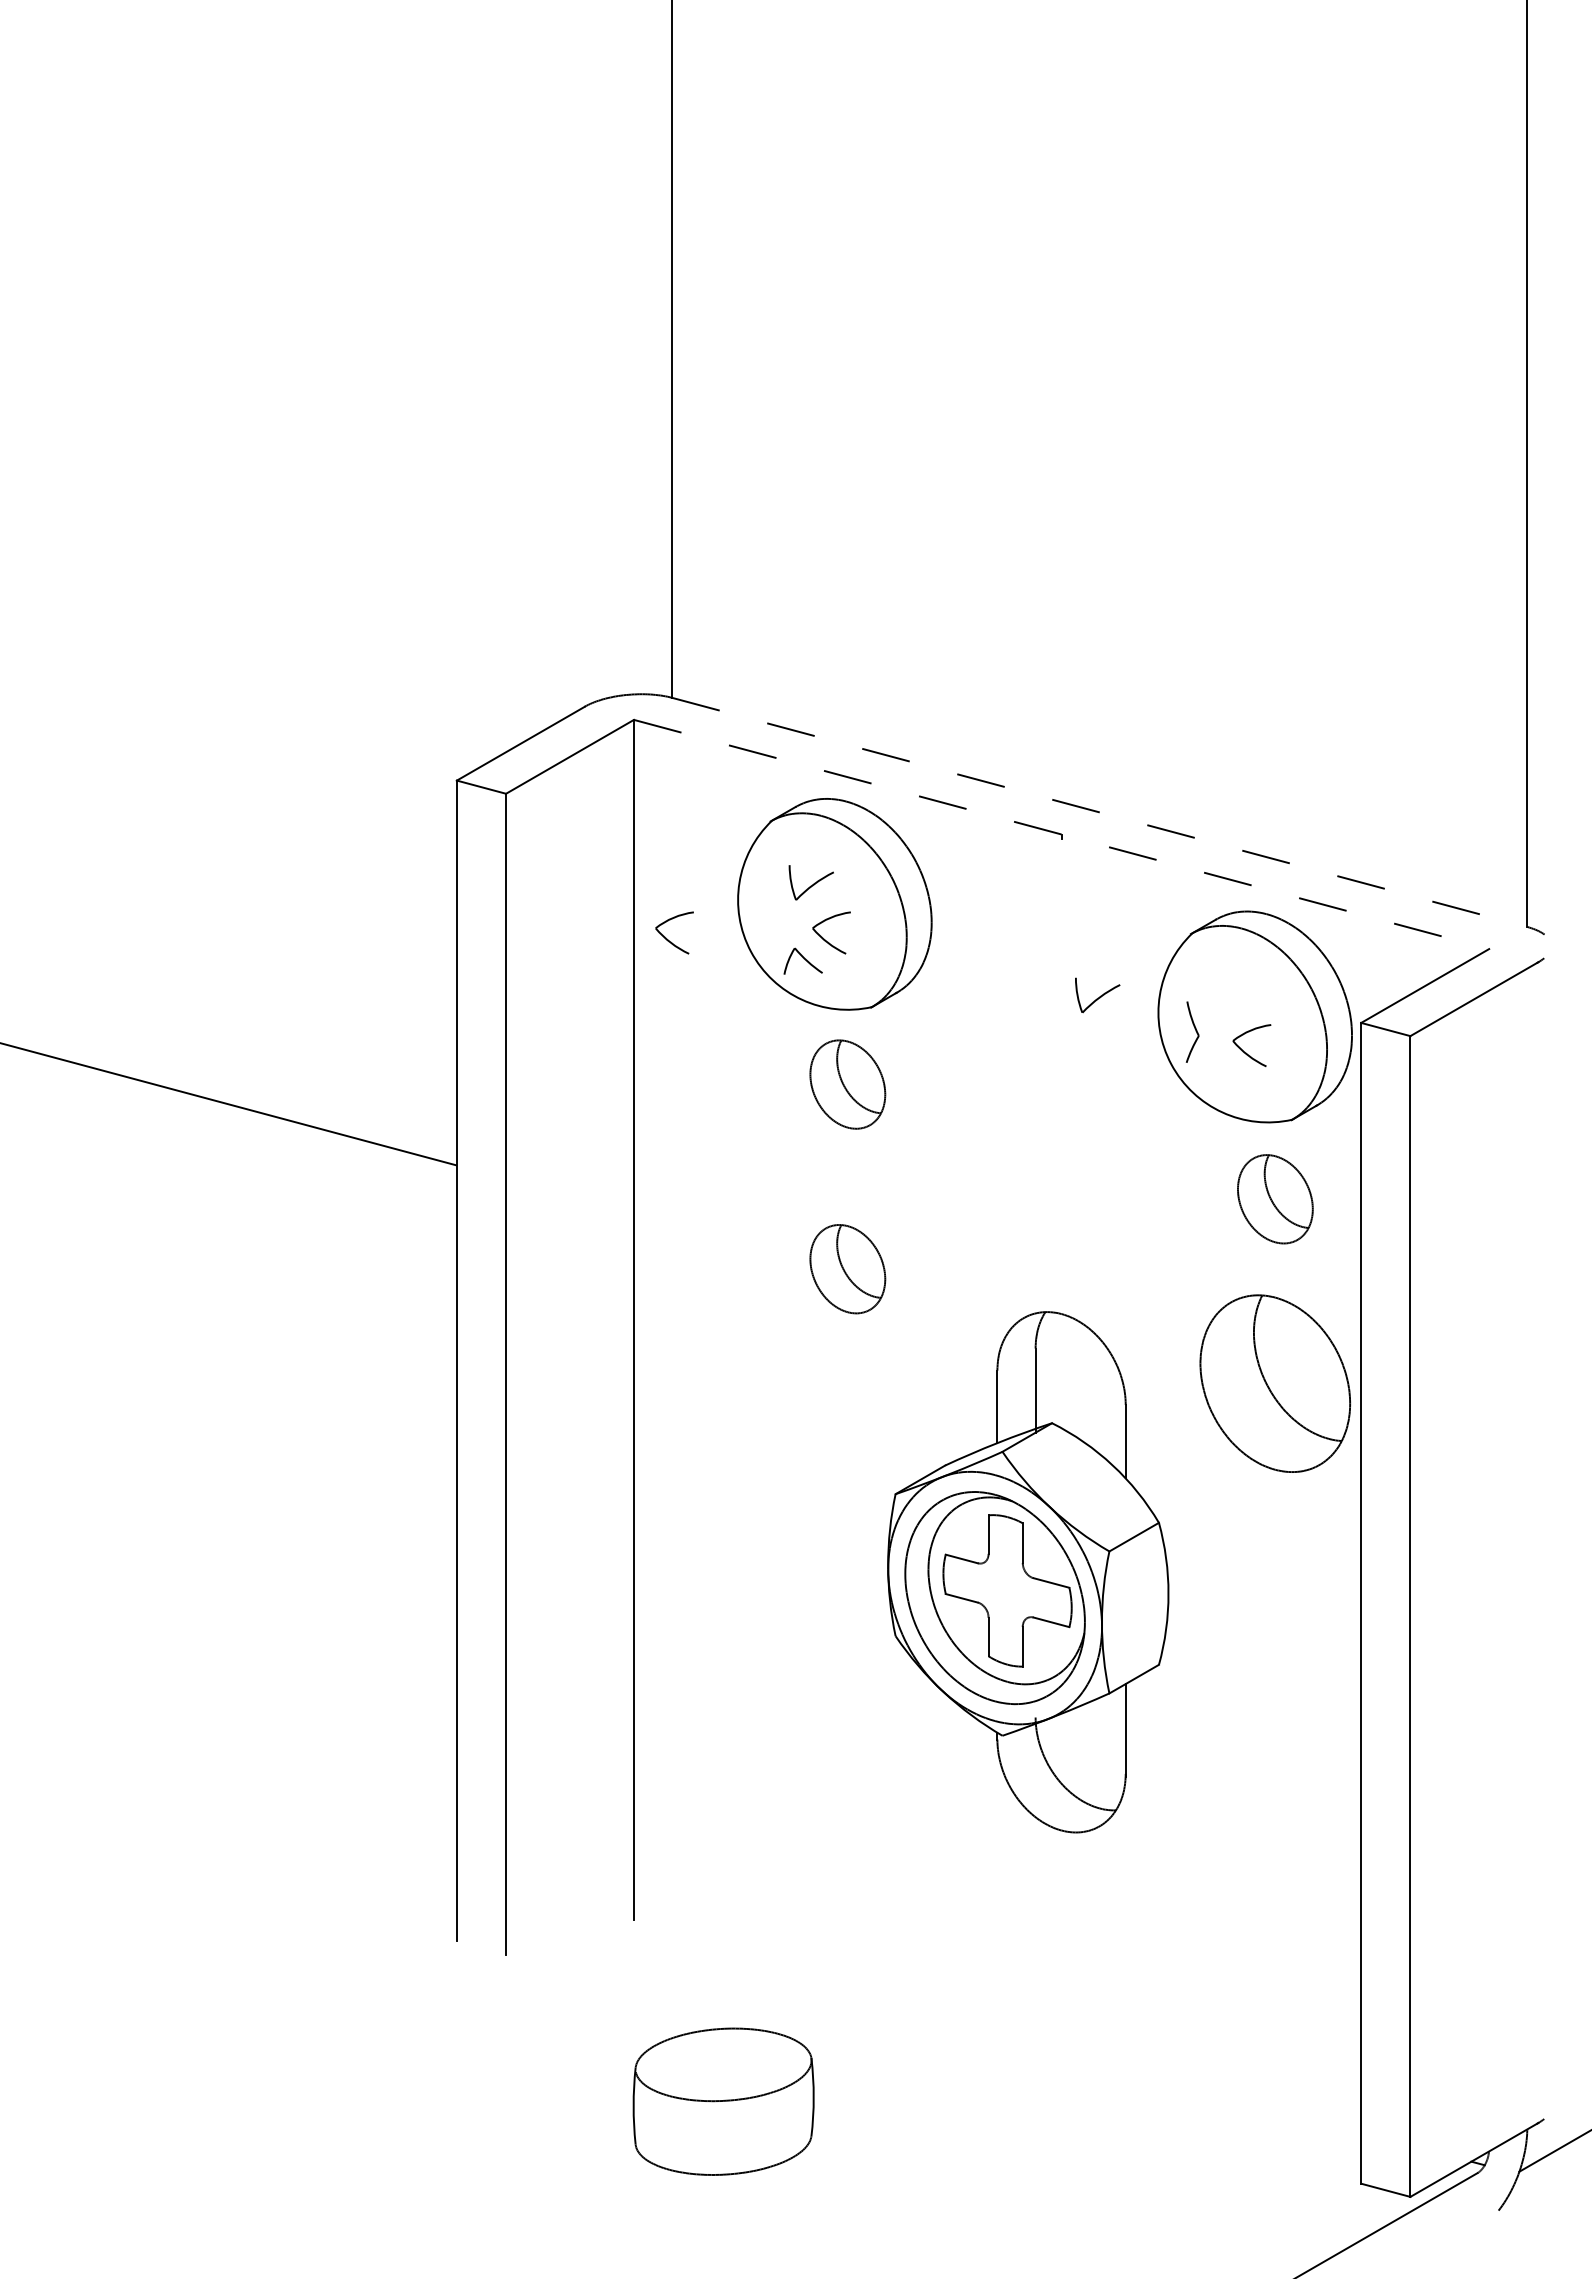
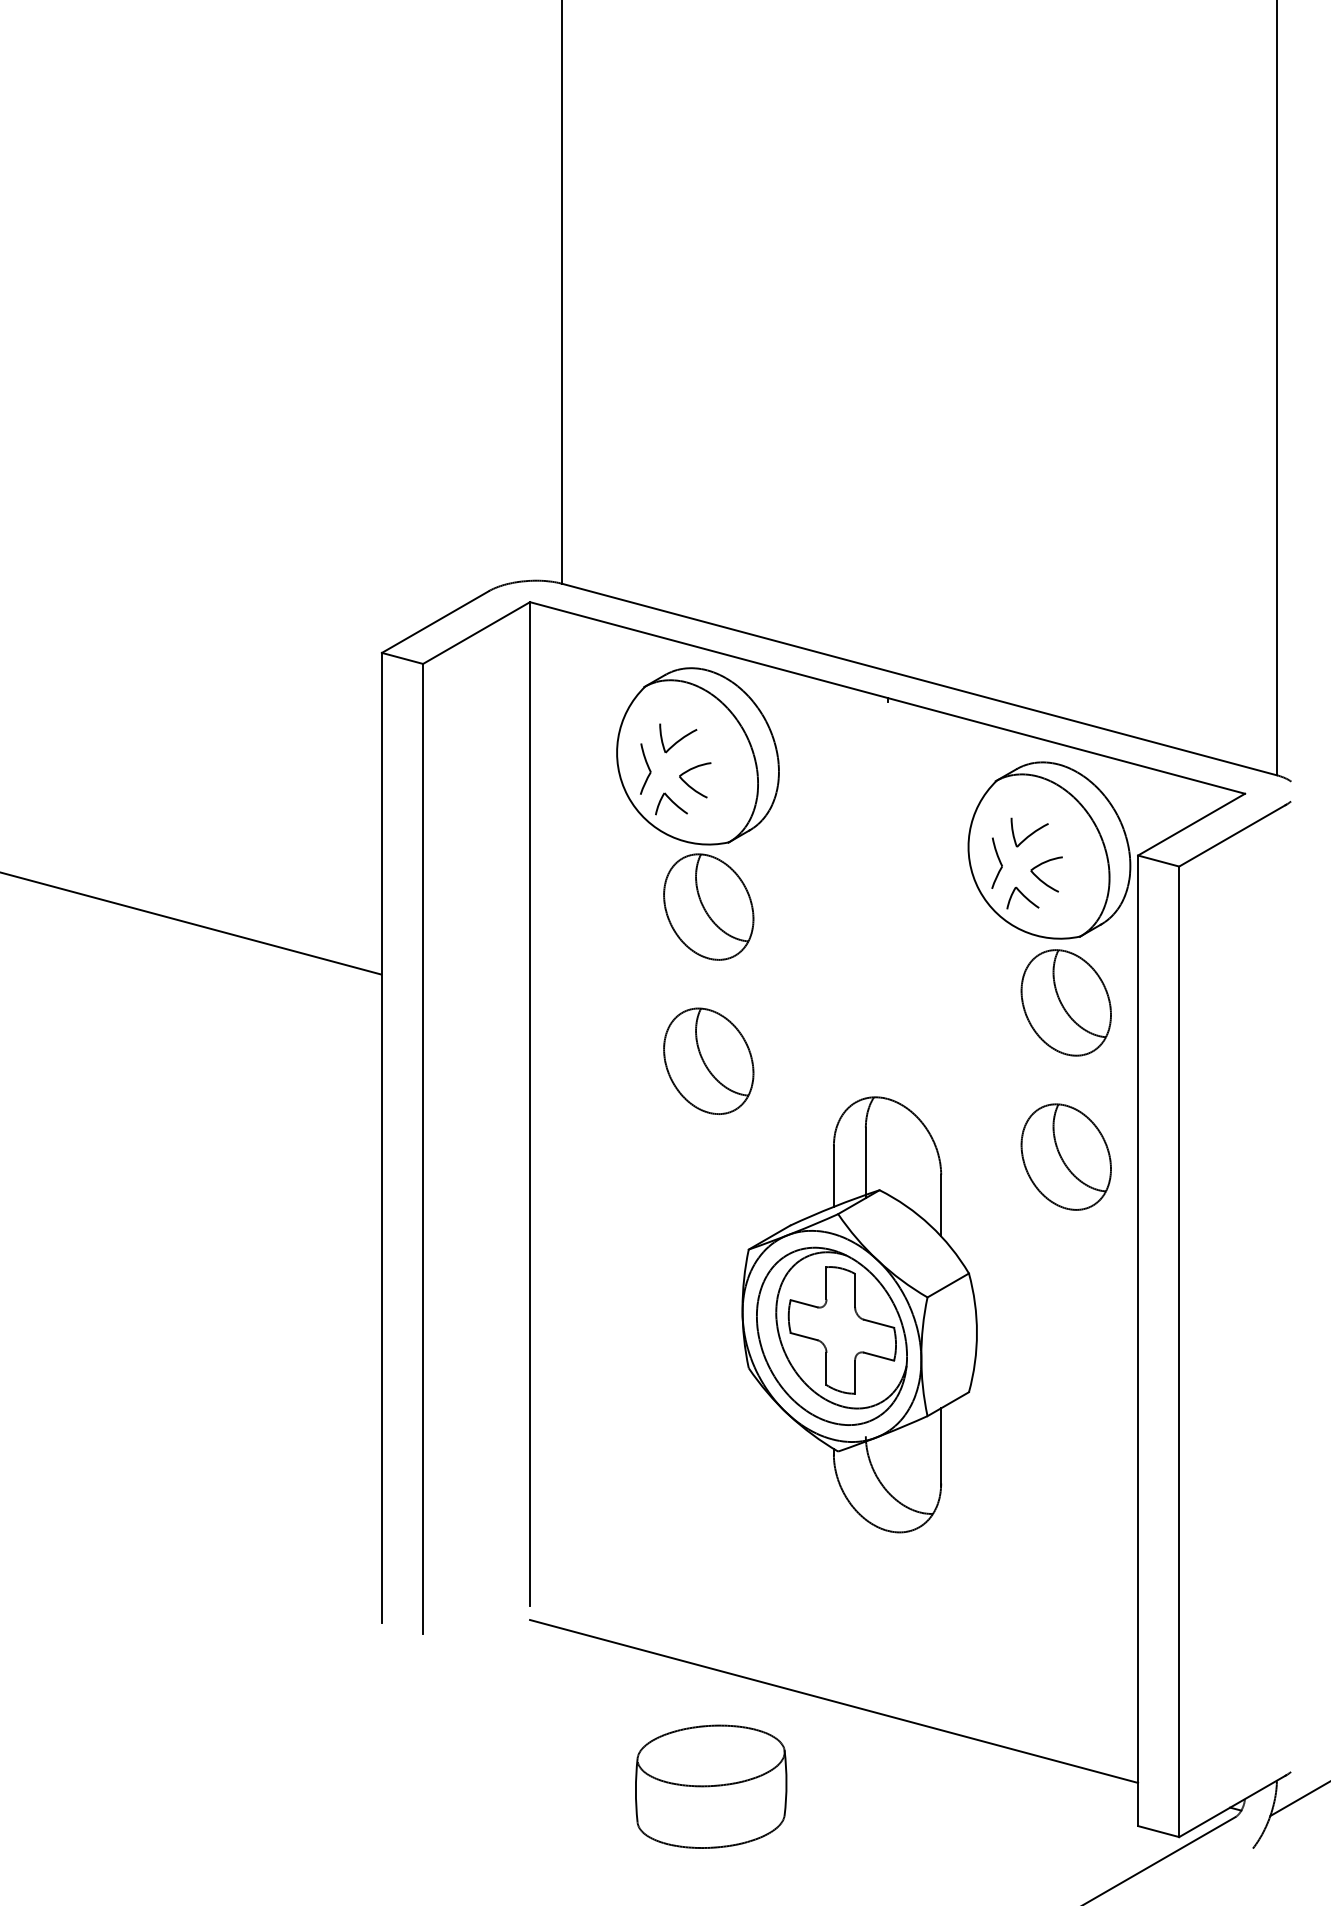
line: (1099, 812) -> (919, 679), dashed -> solid
line: (1061, 834) -> (887, 697), dashed -> solid
part: (772, 919) -> (645, 769), added
part: (667, 938) -> (558, 784), removed
part: (1097, 995) -> (1029, 832), moved
part: (1223, 1073) -> (1022, 897), added
part: (847, 1084) -> (708, 907), size x1.43
part: (1275, 1199) -> (1066, 1003), size x1.43
part: (847, 1269) -> (708, 1061), size x1.43
part: (1275, 1383) -> (1066, 1157), size x0.71
line: (997, 2034) -> (833, 1701), added
part: (723, 2101) -> (711, 1786), moved

